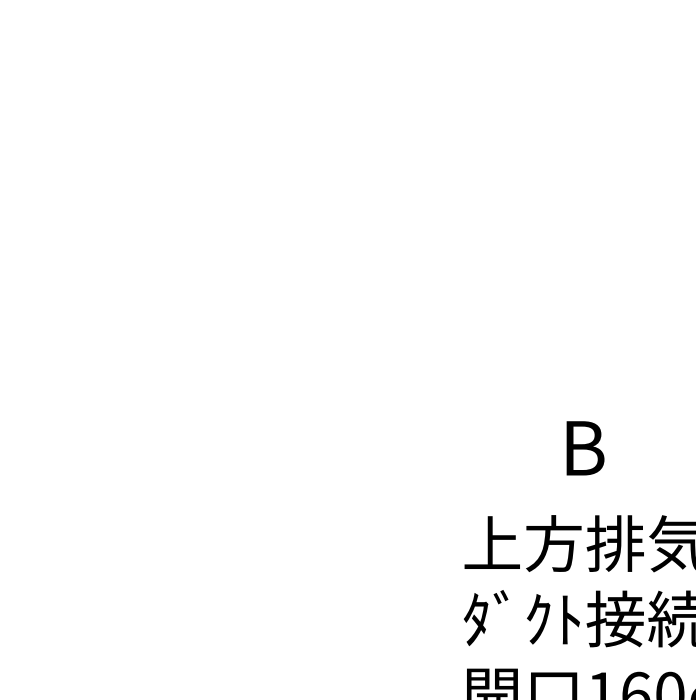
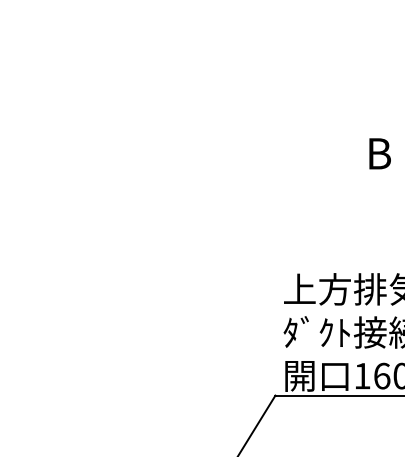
text: (584, 447) -> (379, 153), moved

